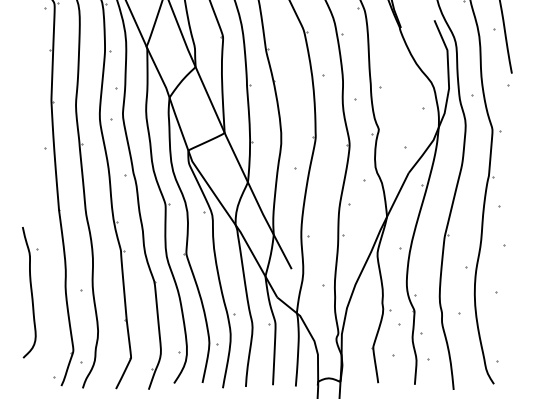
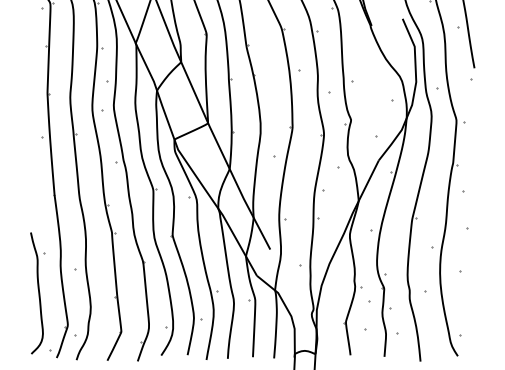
part: (29, 292) -> (37, 293), moved

